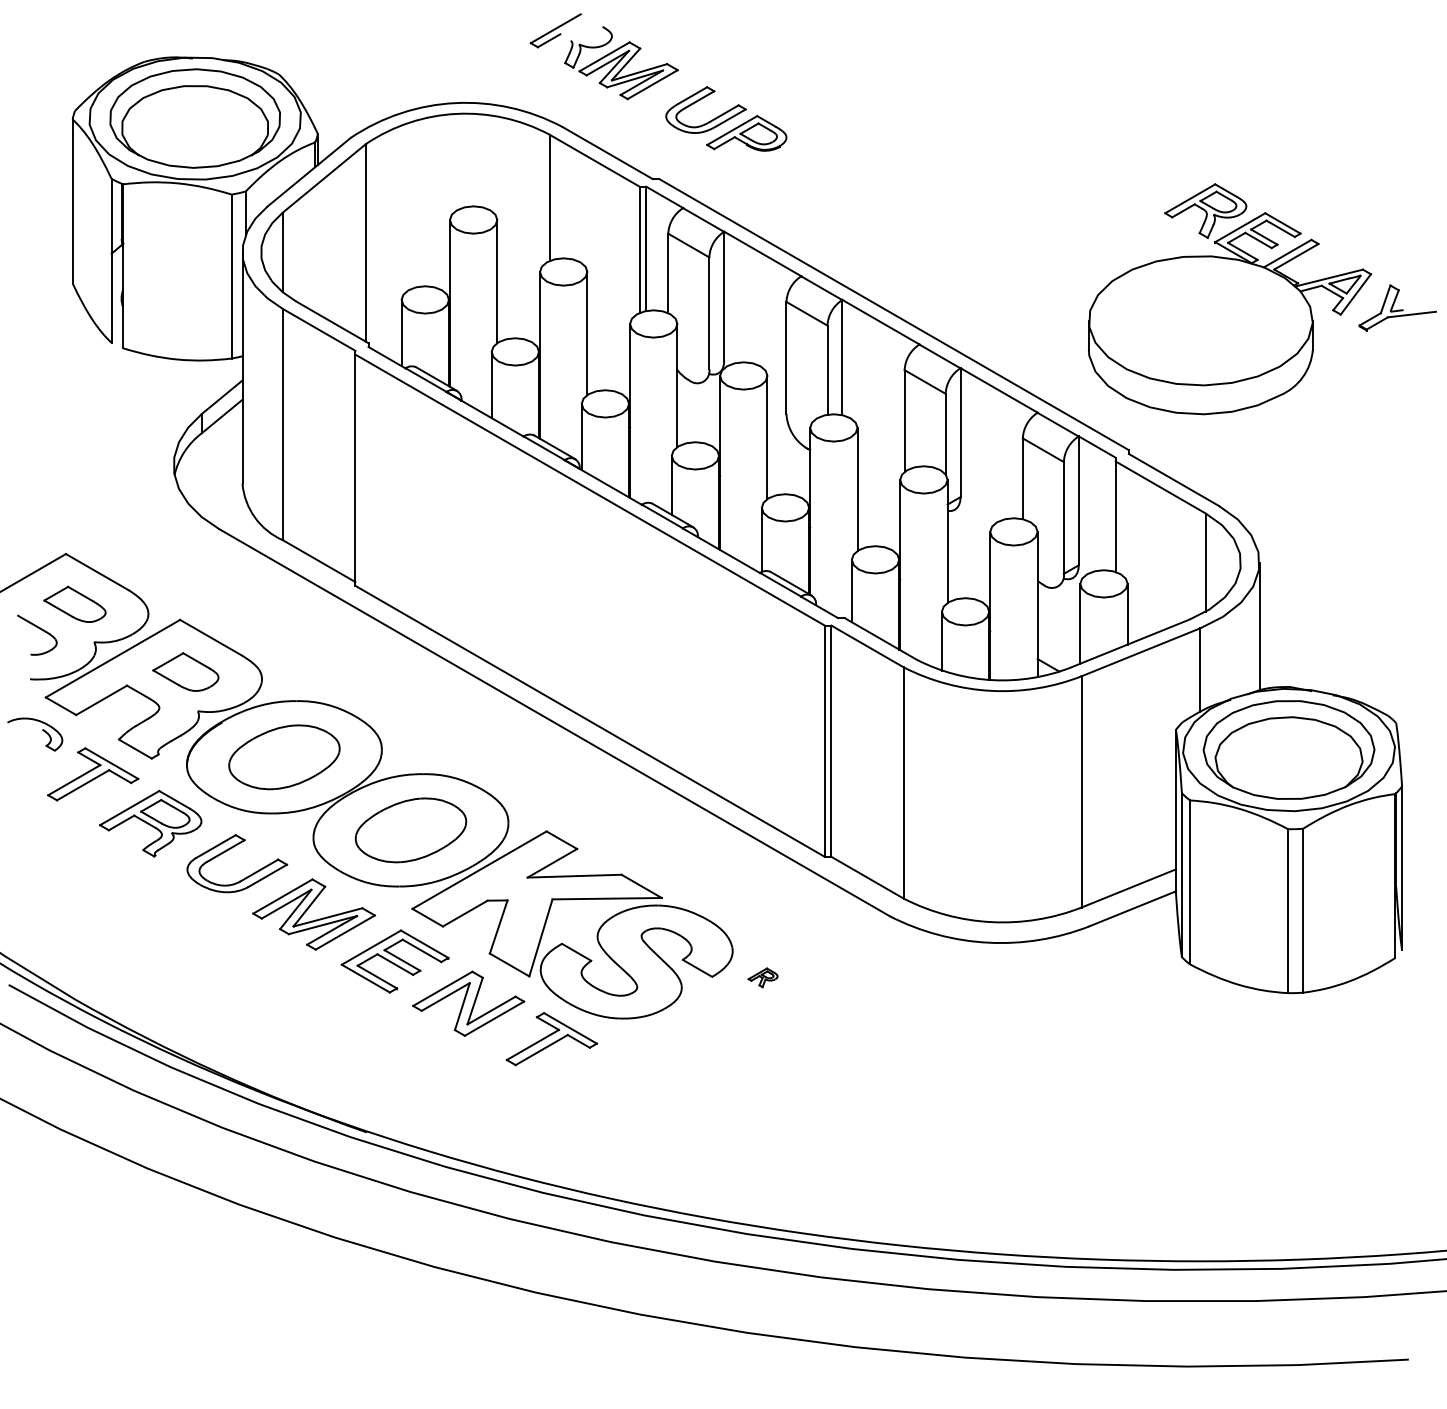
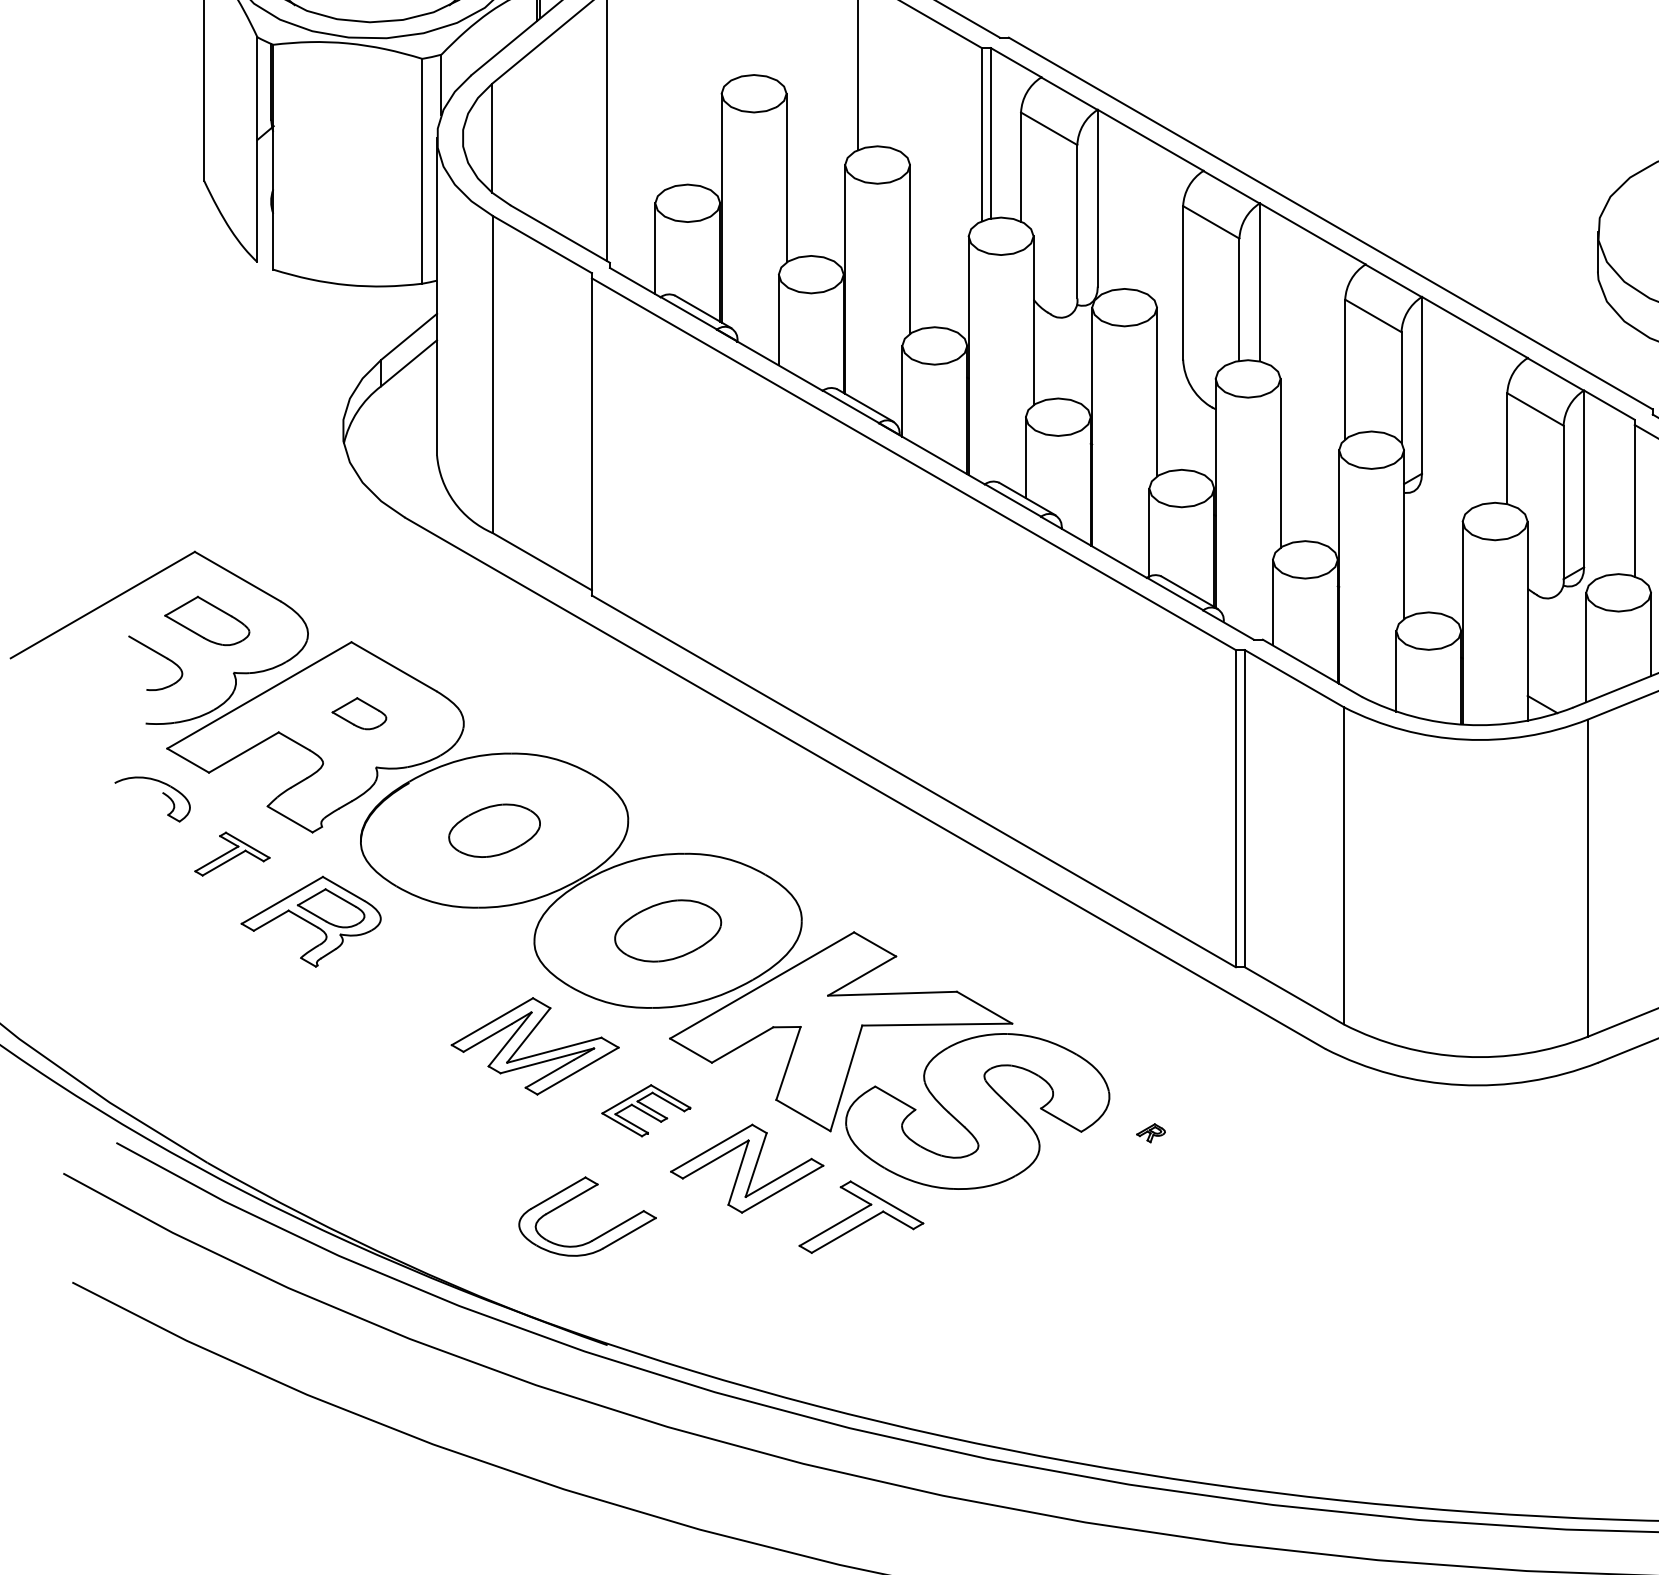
part: (185, 671) -> (358, 712), size x0.6
part: (284, 757) -> (494, 830), size x0.6
part: (93, 774) -> (232, 854), size x0.6
part: (410, 830) -> (667, 931), size x0.7
part: (227, 851) -> (574, 1199), moved
part: (394, 961) -> (645, 1110), size x0.6
part: (762, 977) -> (1150, 1132), size x0.7

